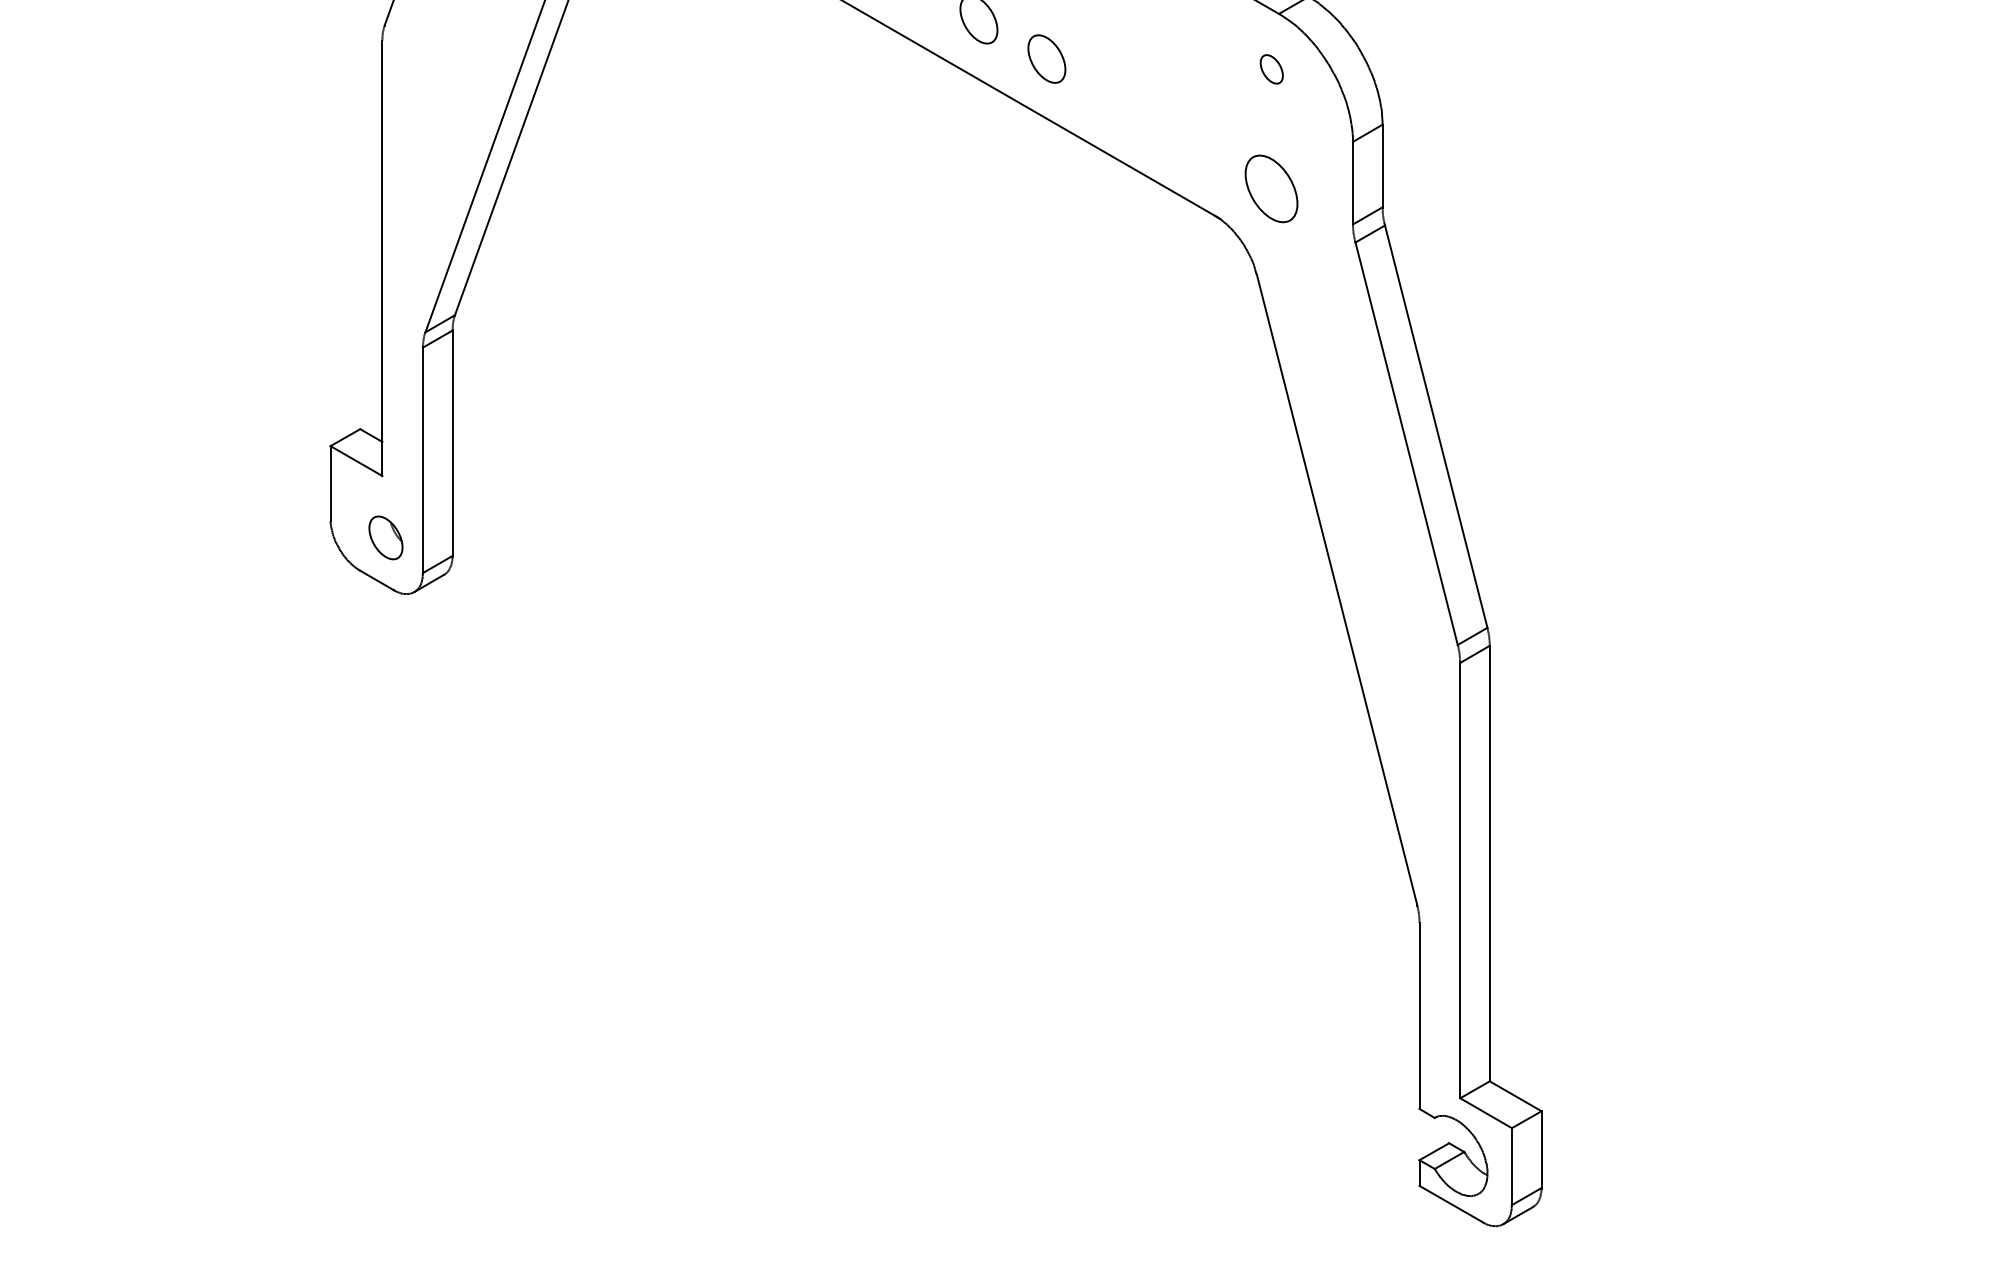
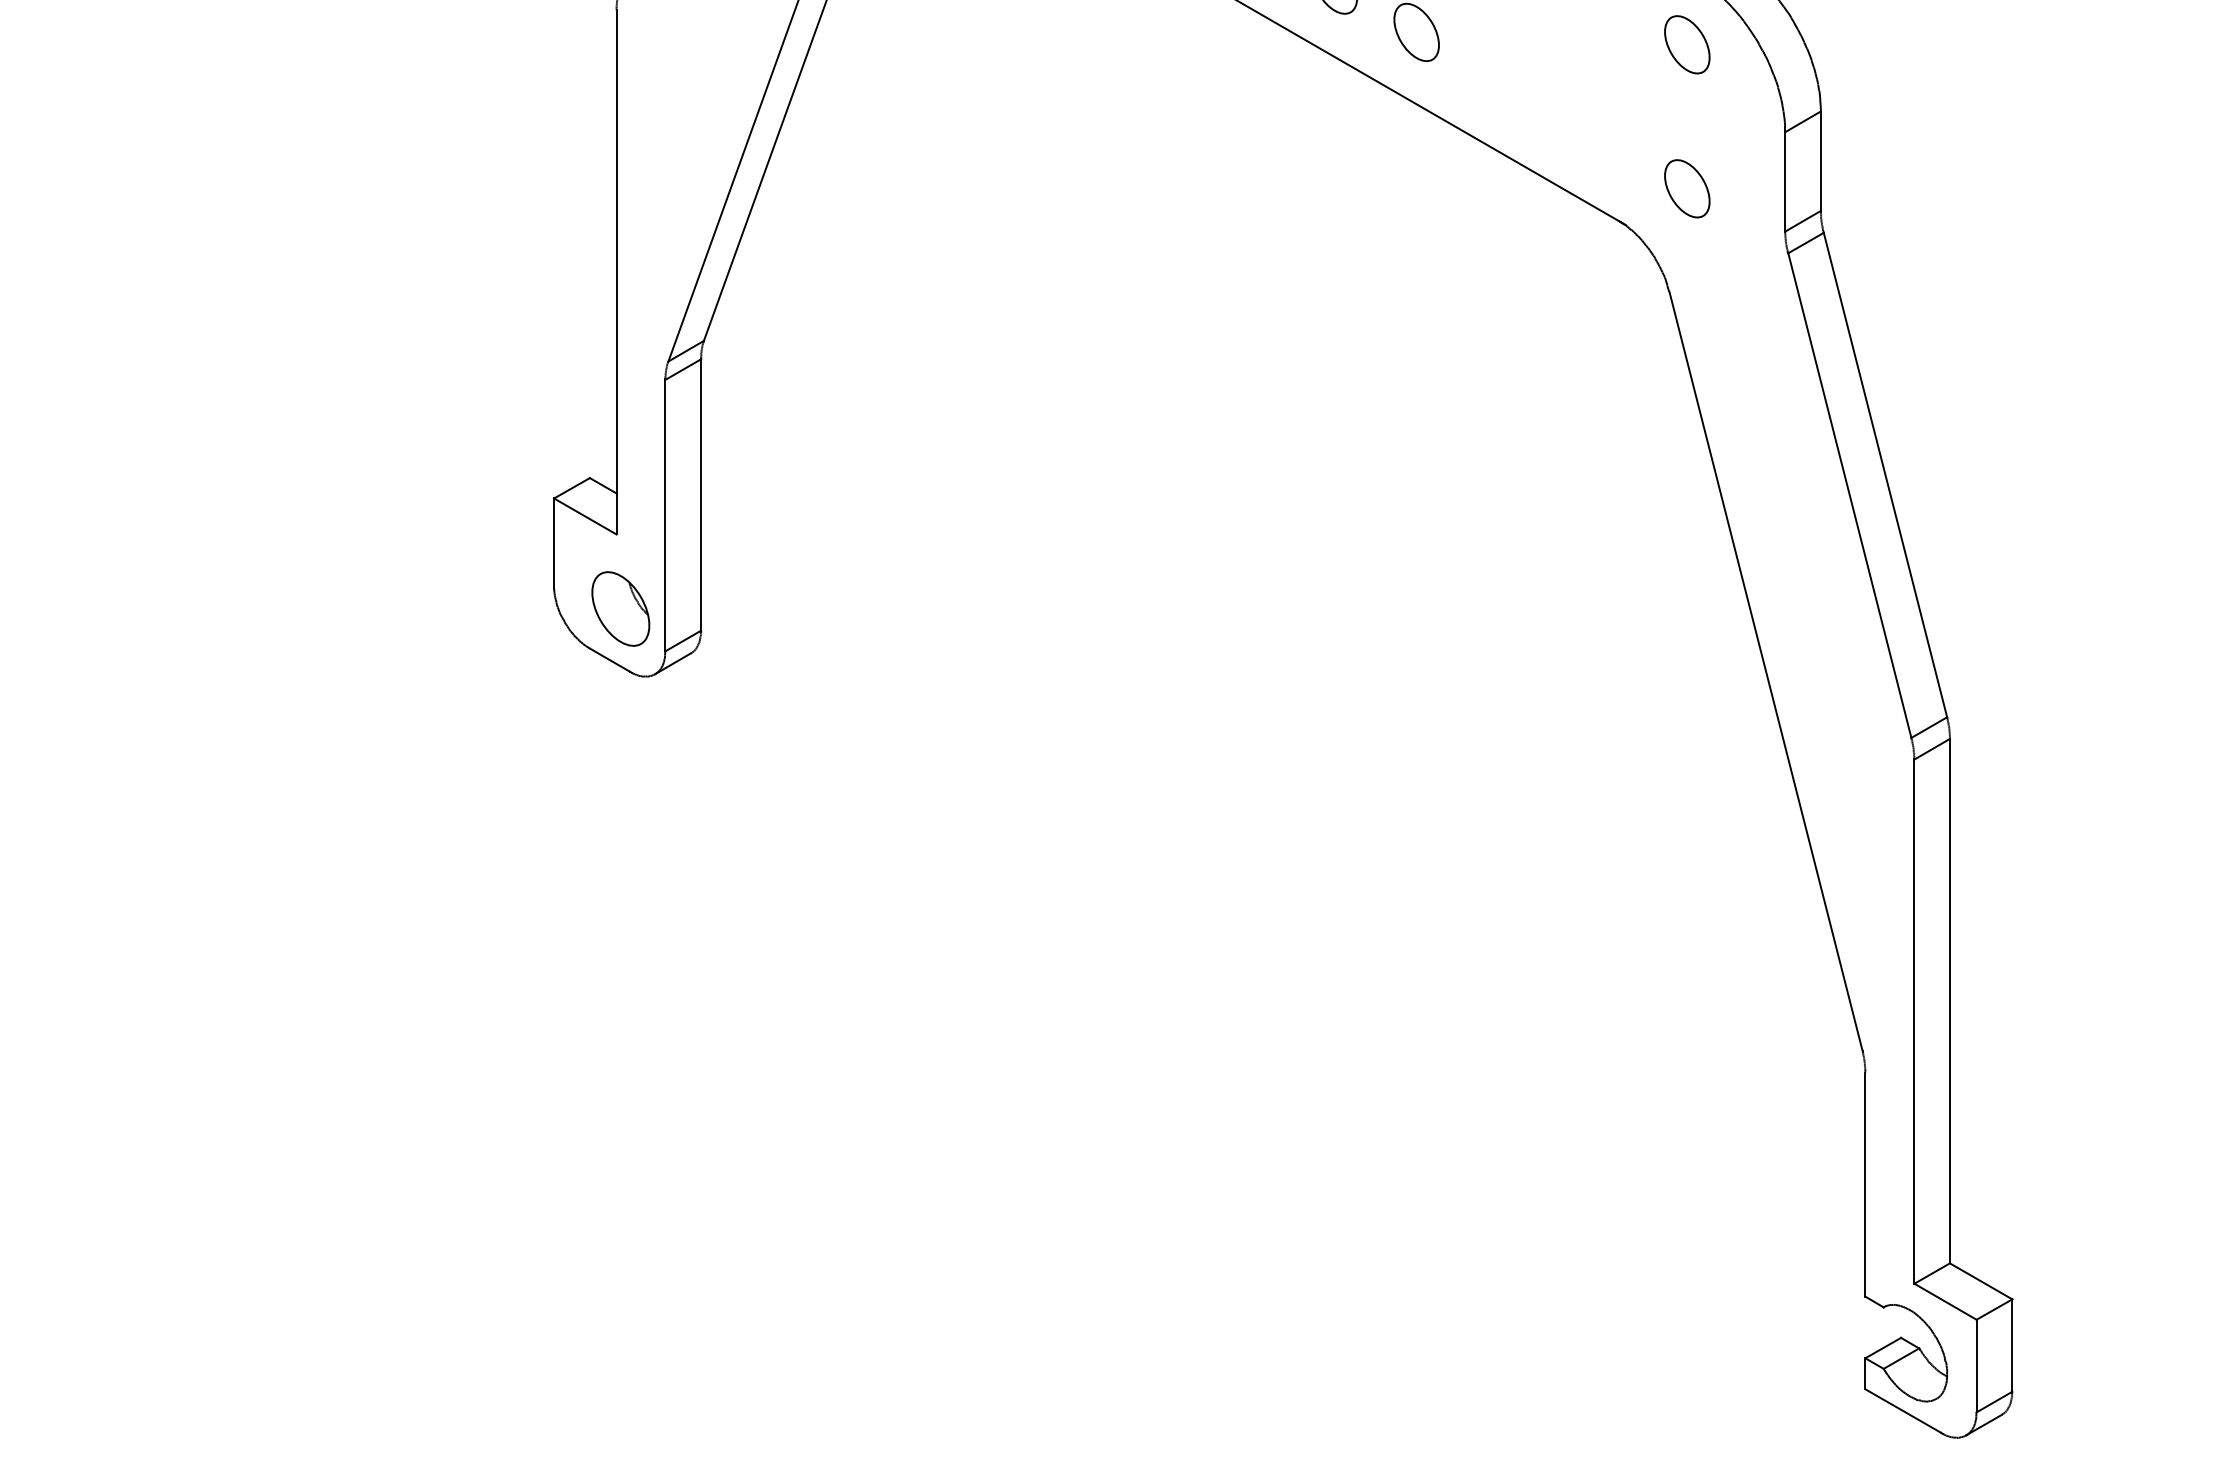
part: (1271, 69) -> (1687, 44), size x1.67
part: (1271, 188) -> (1687, 188), size x0.71
part: (385, 537) -> (620, 608), size x1.43

